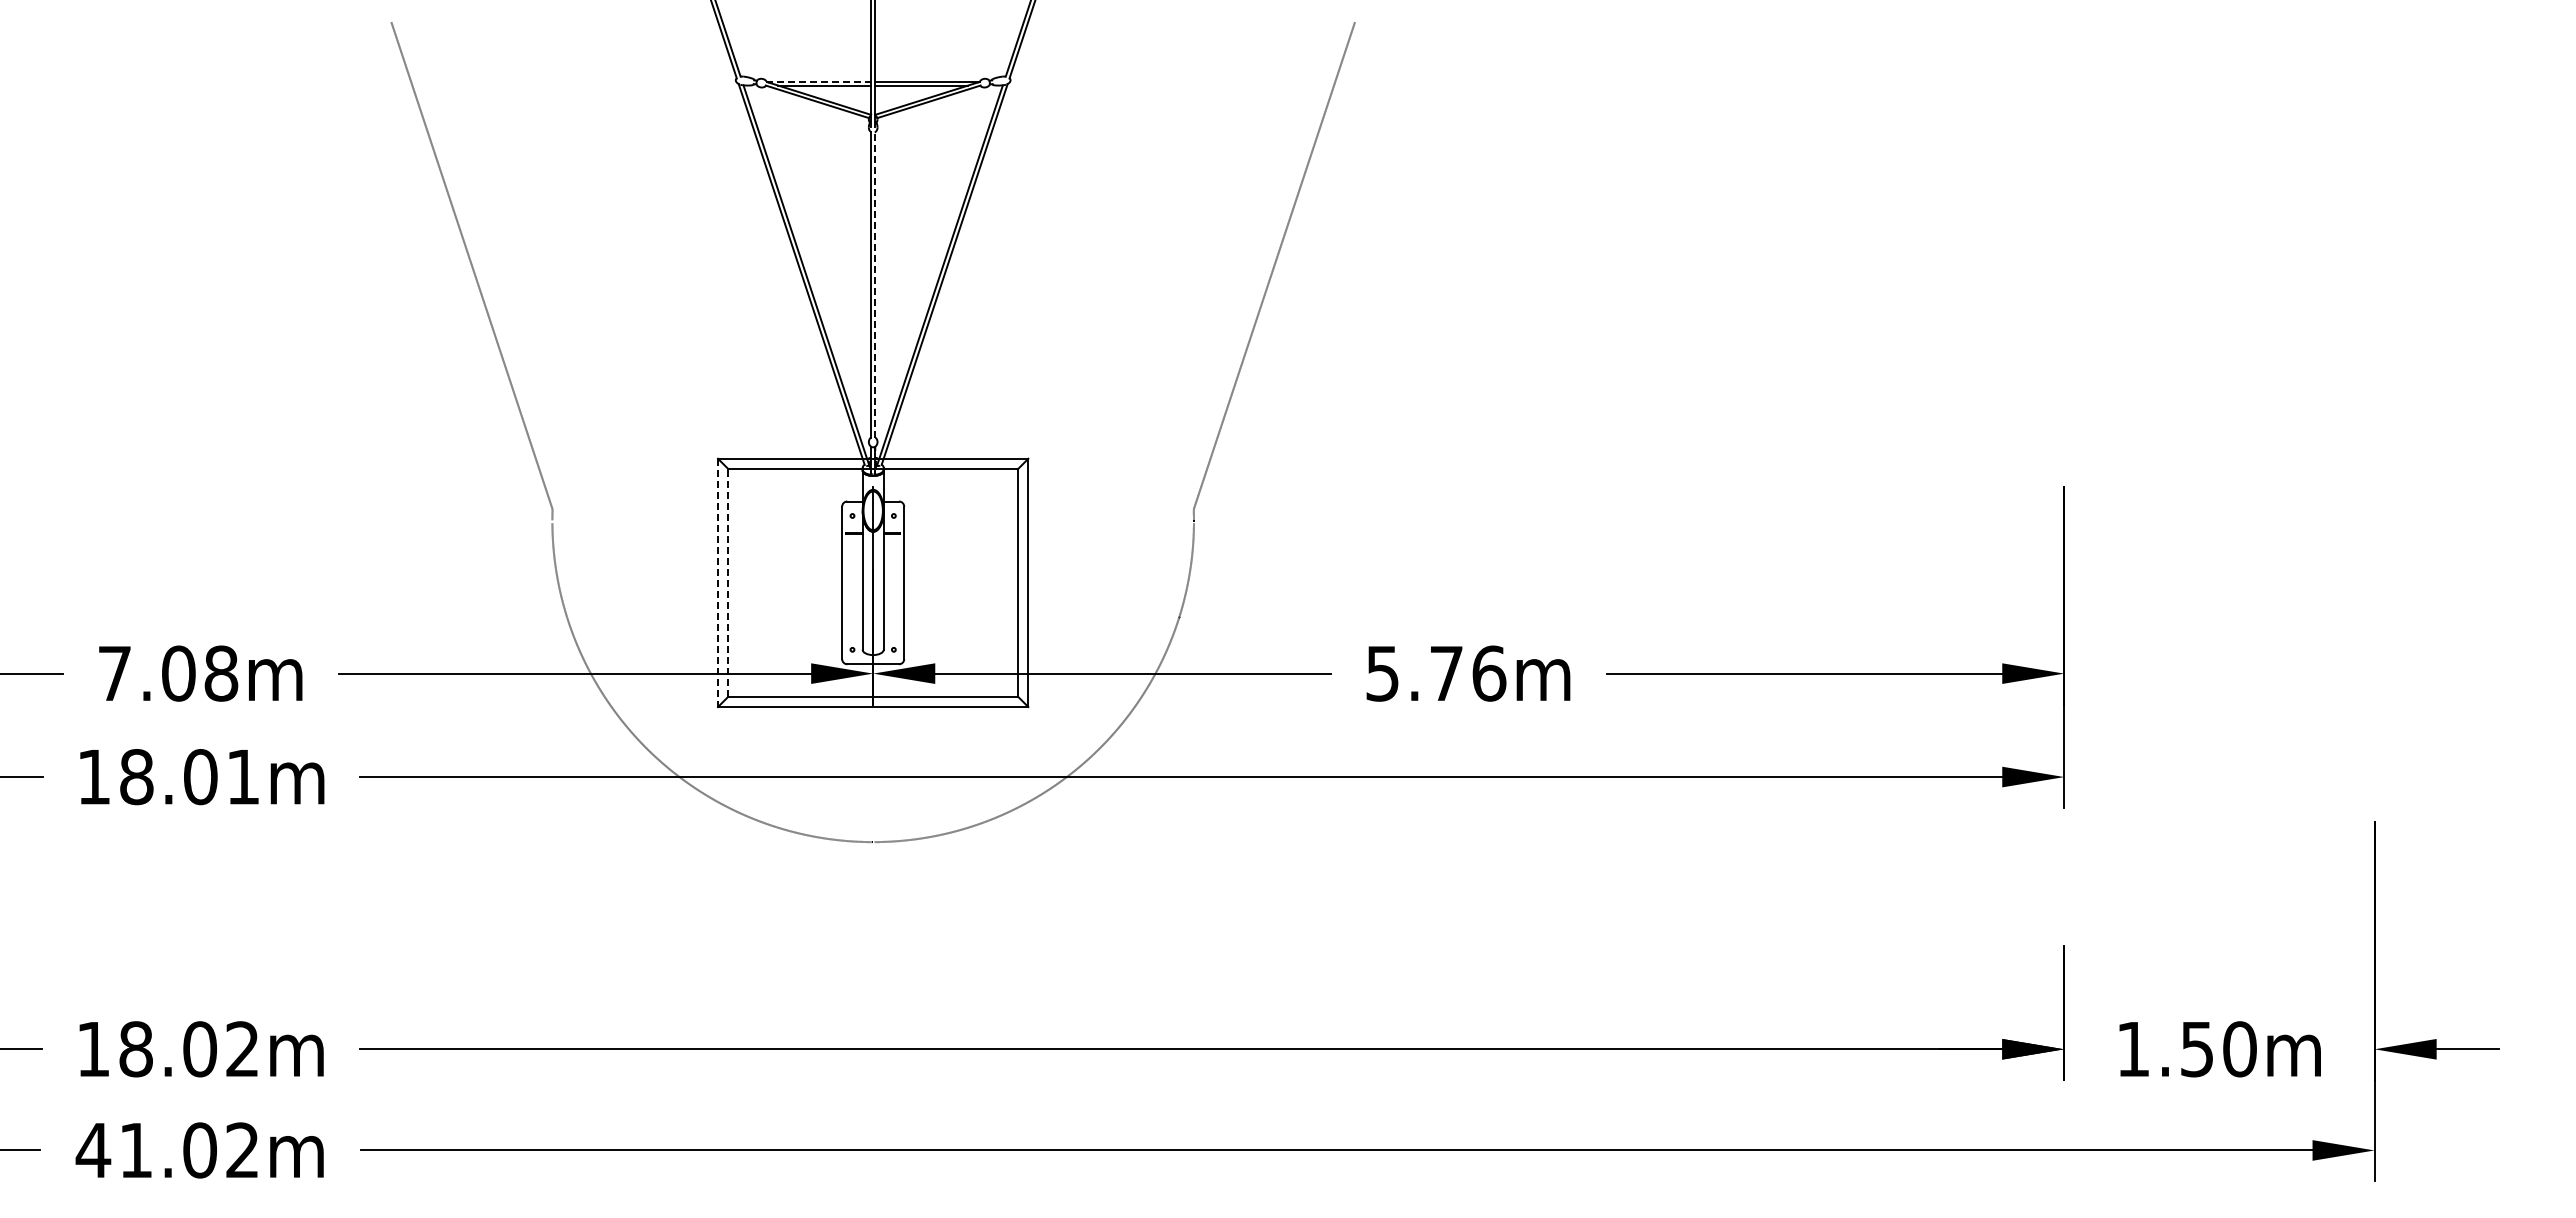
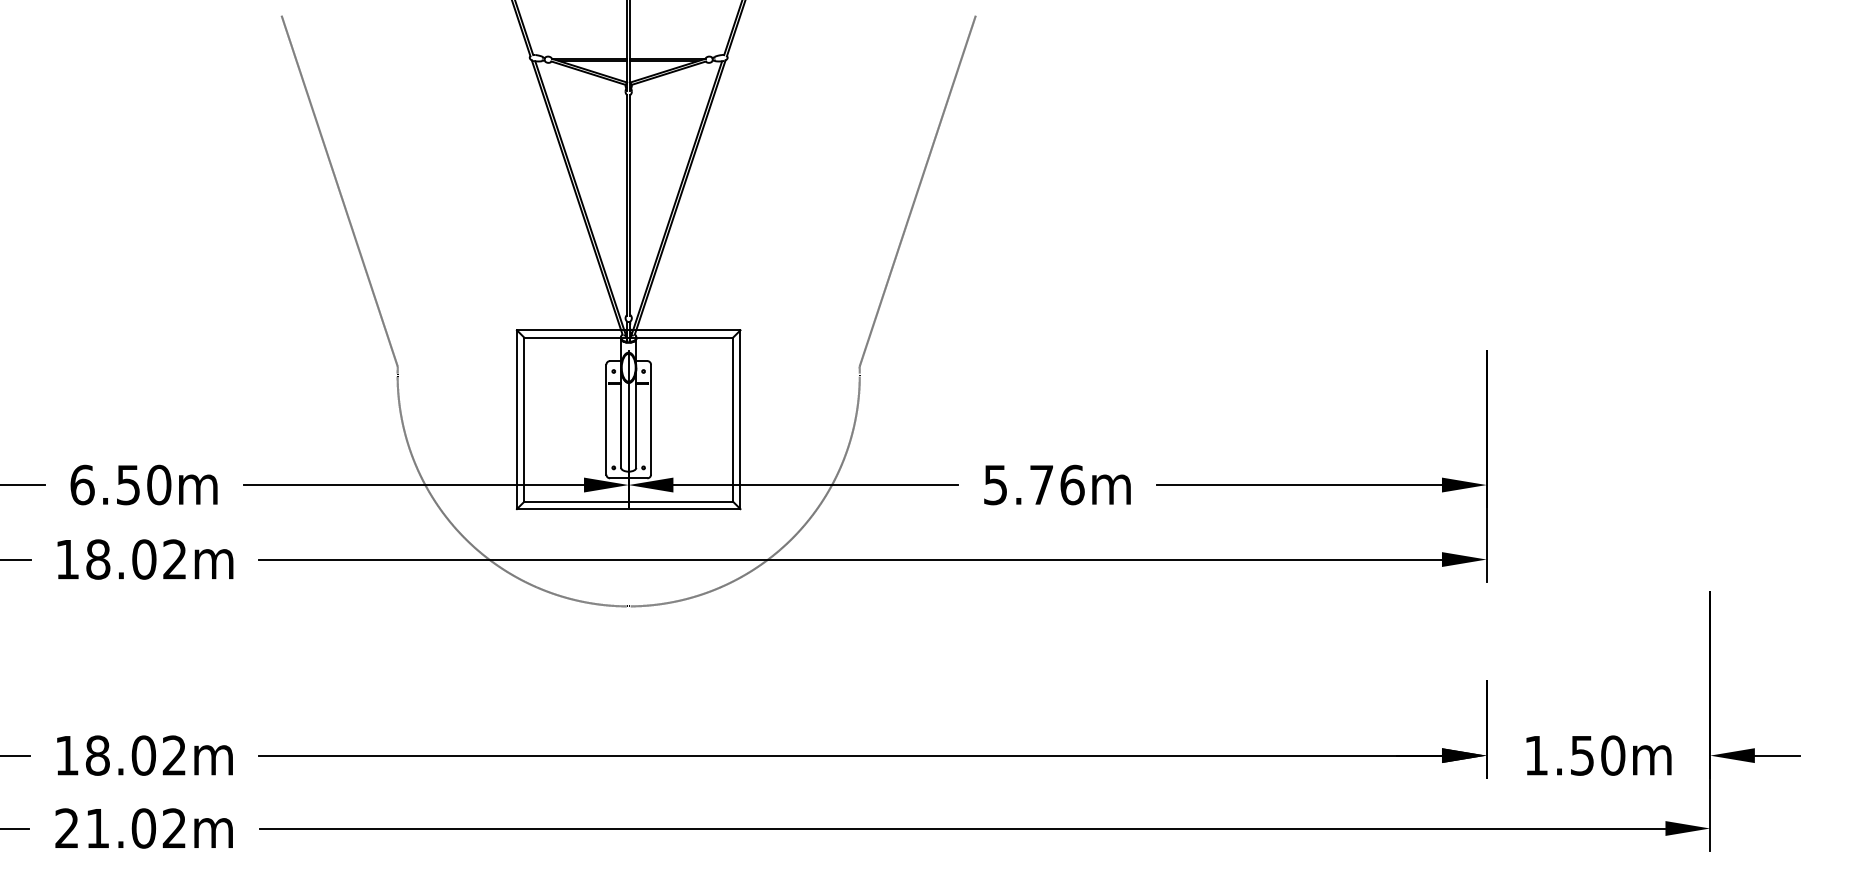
line: (819, 81) -> (590, 58), dashed -> solid
line: (875, 284) -> (630, 204), dashed -> solid
line: (728, 582) -> (524, 419), dashed -> solid
line: (718, 583) -> (517, 420), dashed -> solid
text: (168, 673) -> (121, 484), 7.08m -> 6.50m
text: (242, 776) -> (174, 559), 18.01m -> 18.02m
text: (93, 1149) -> (67, 827), 41.02m -> 21.02m

